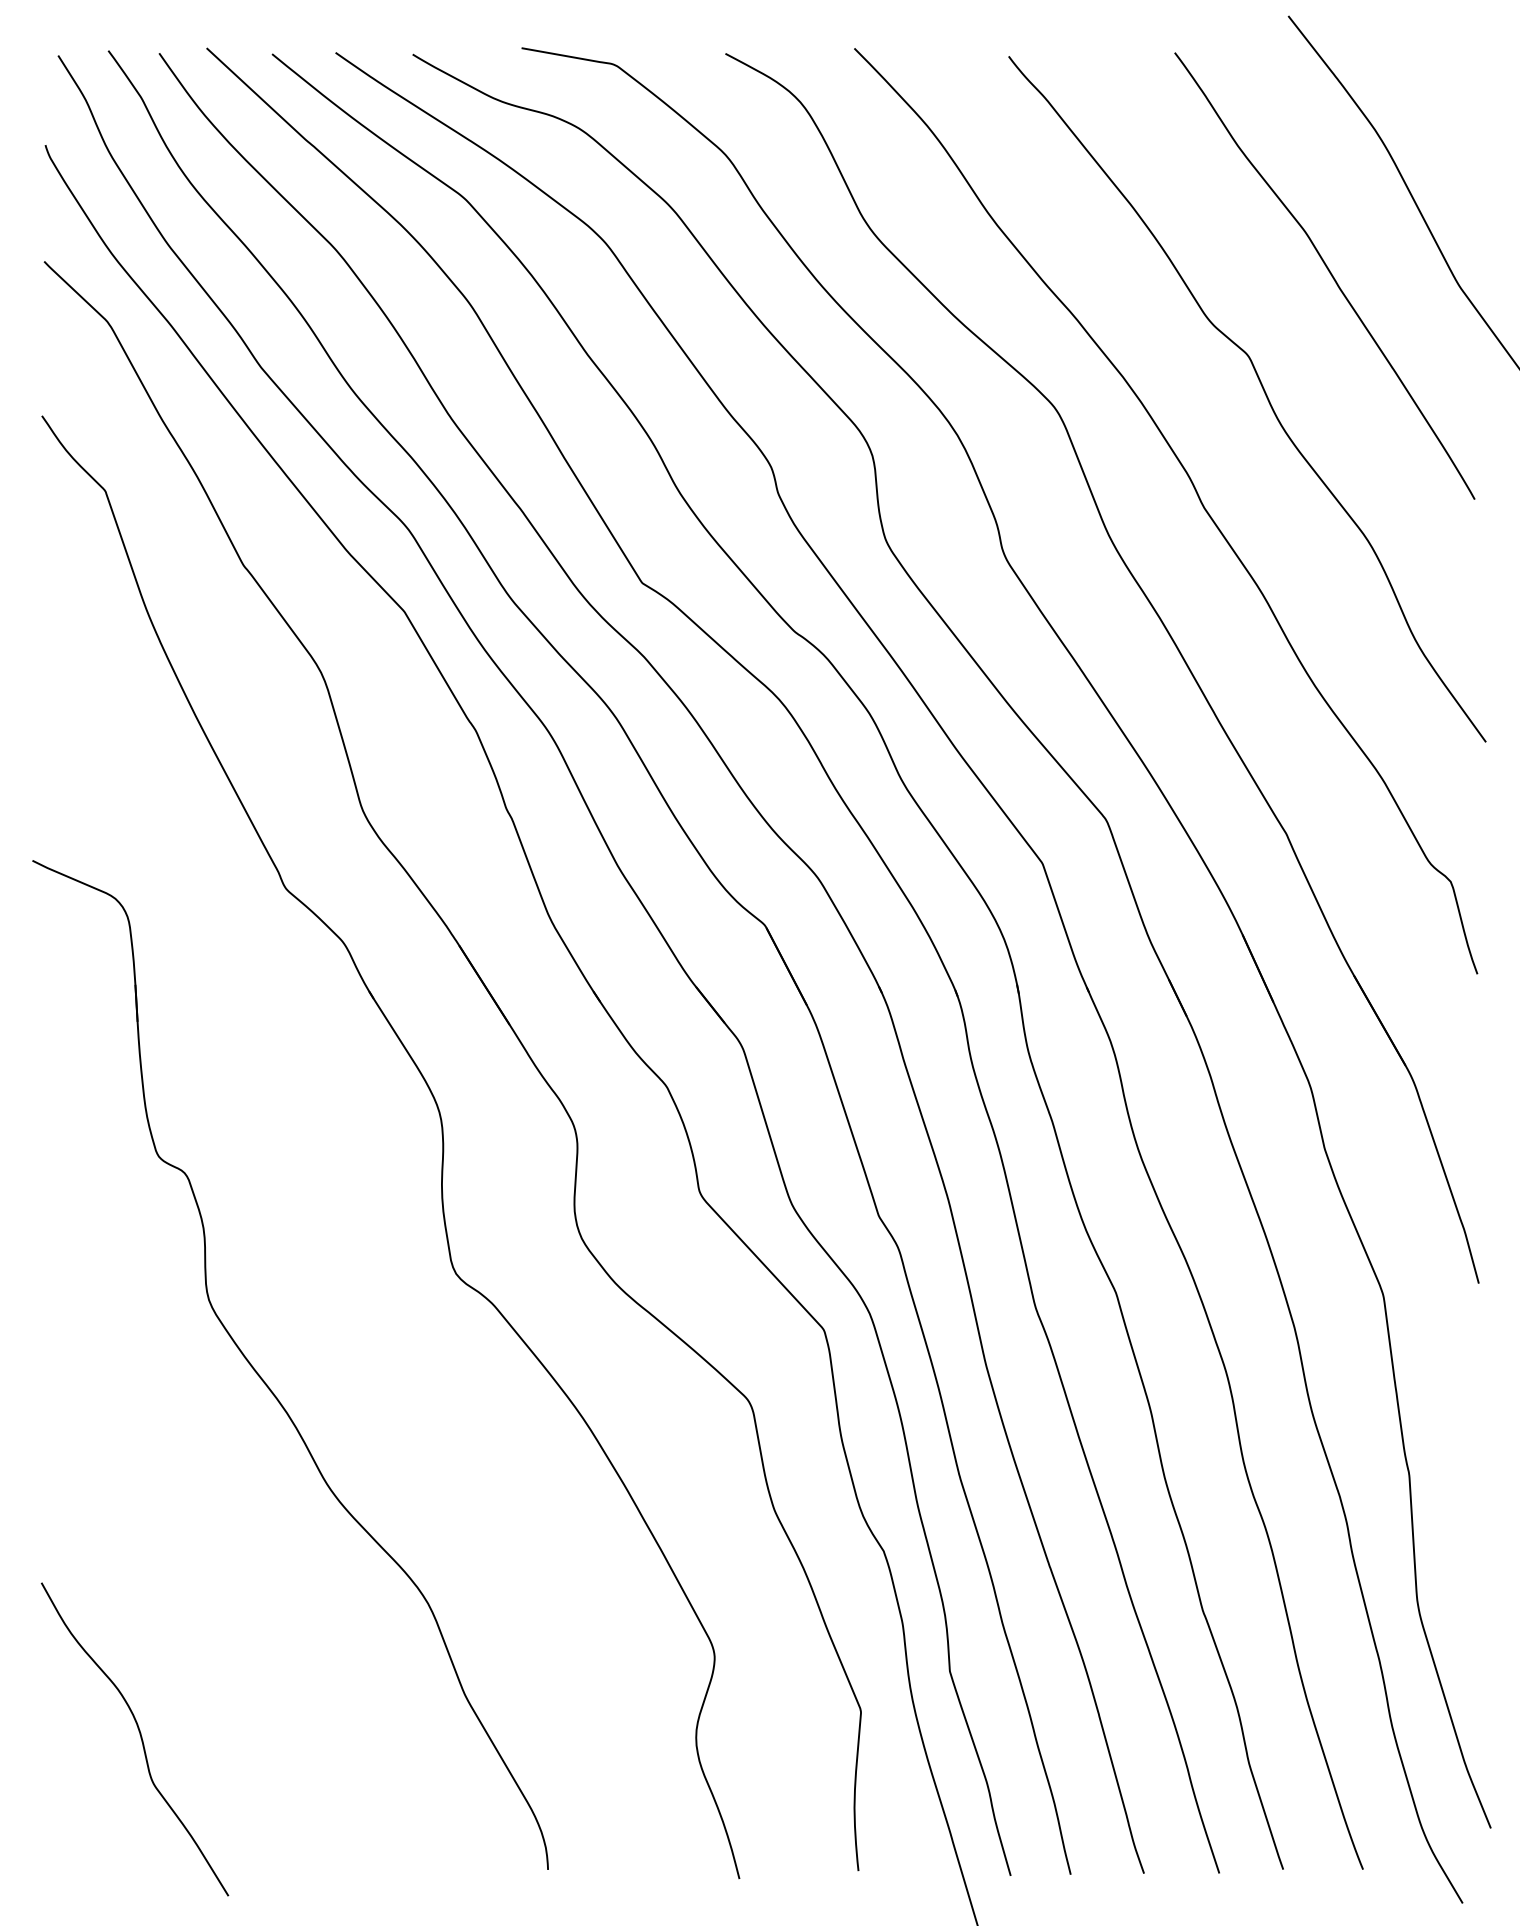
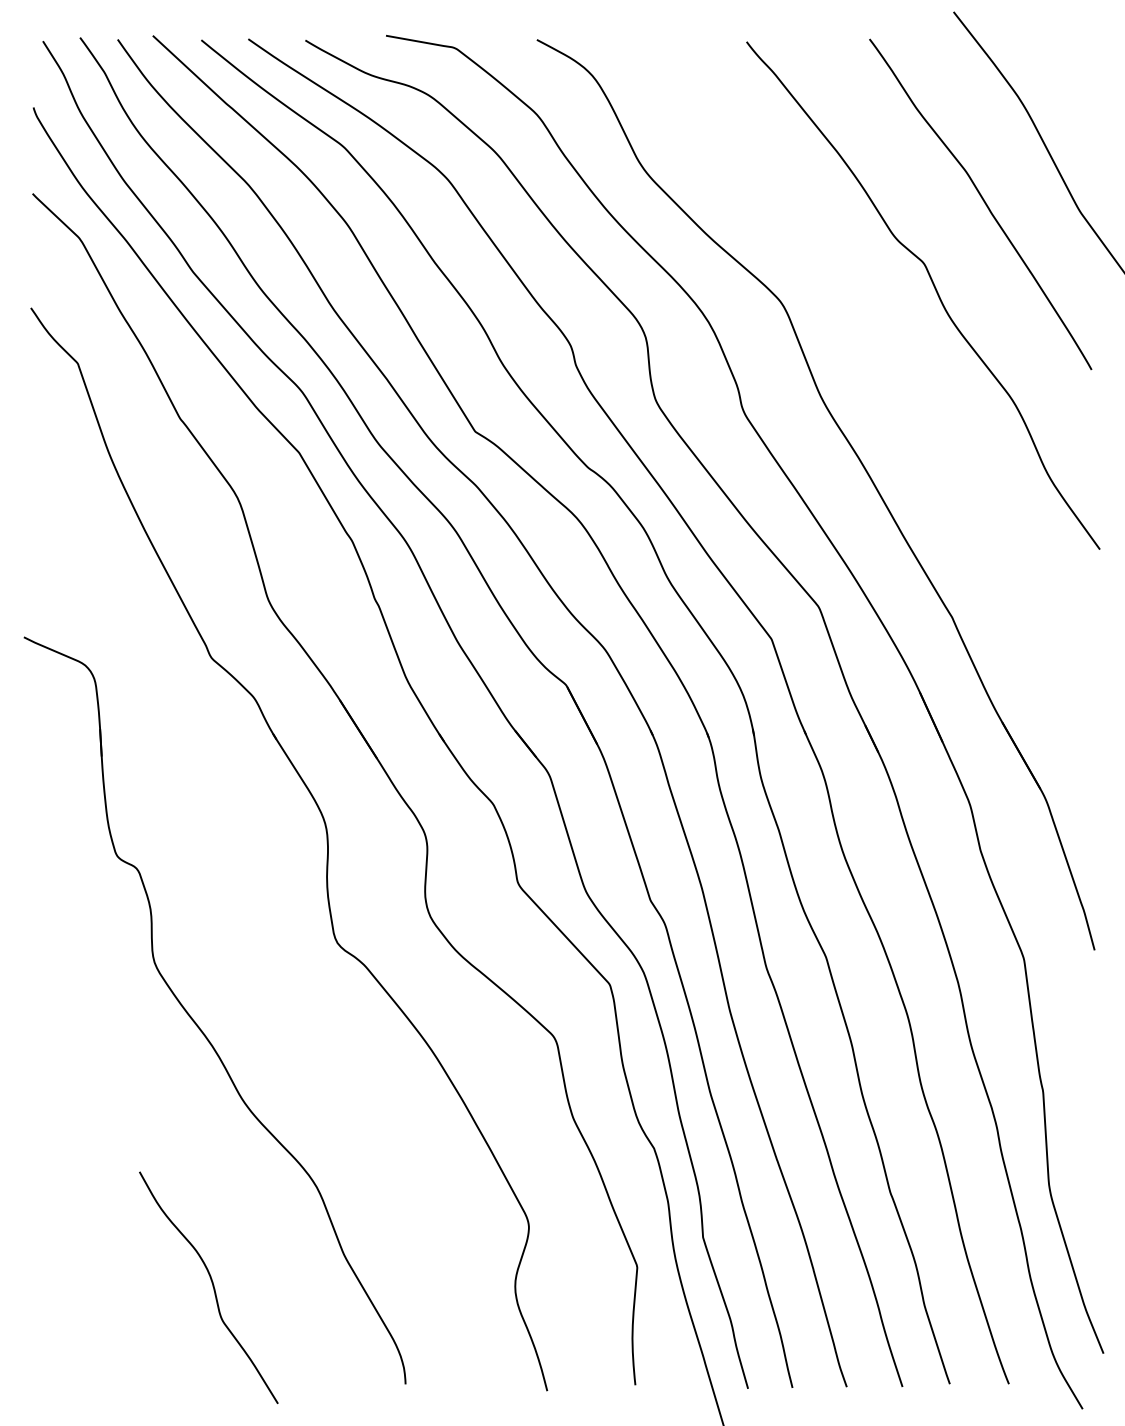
curve: (1196, 494) -> (885, 366), removed
curve: (139, 1737) -> (212, 1286), moved

